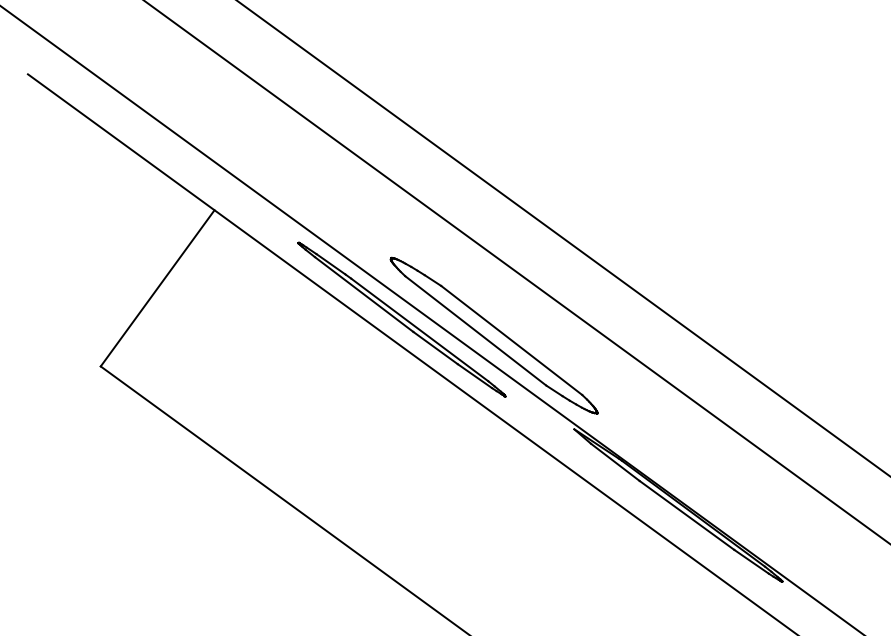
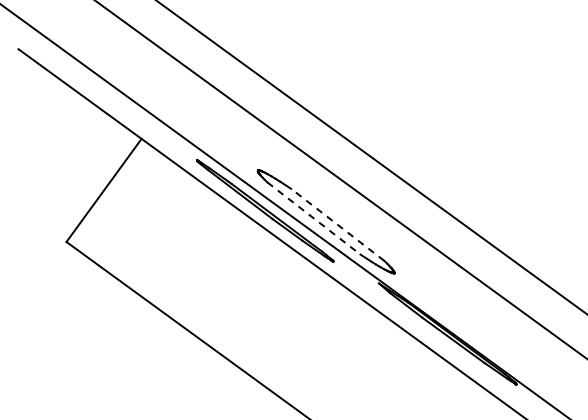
line: (475, 330) -> (313, 218), solid -> dashed
line: (511, 339) -> (337, 224), solid -> dashed

